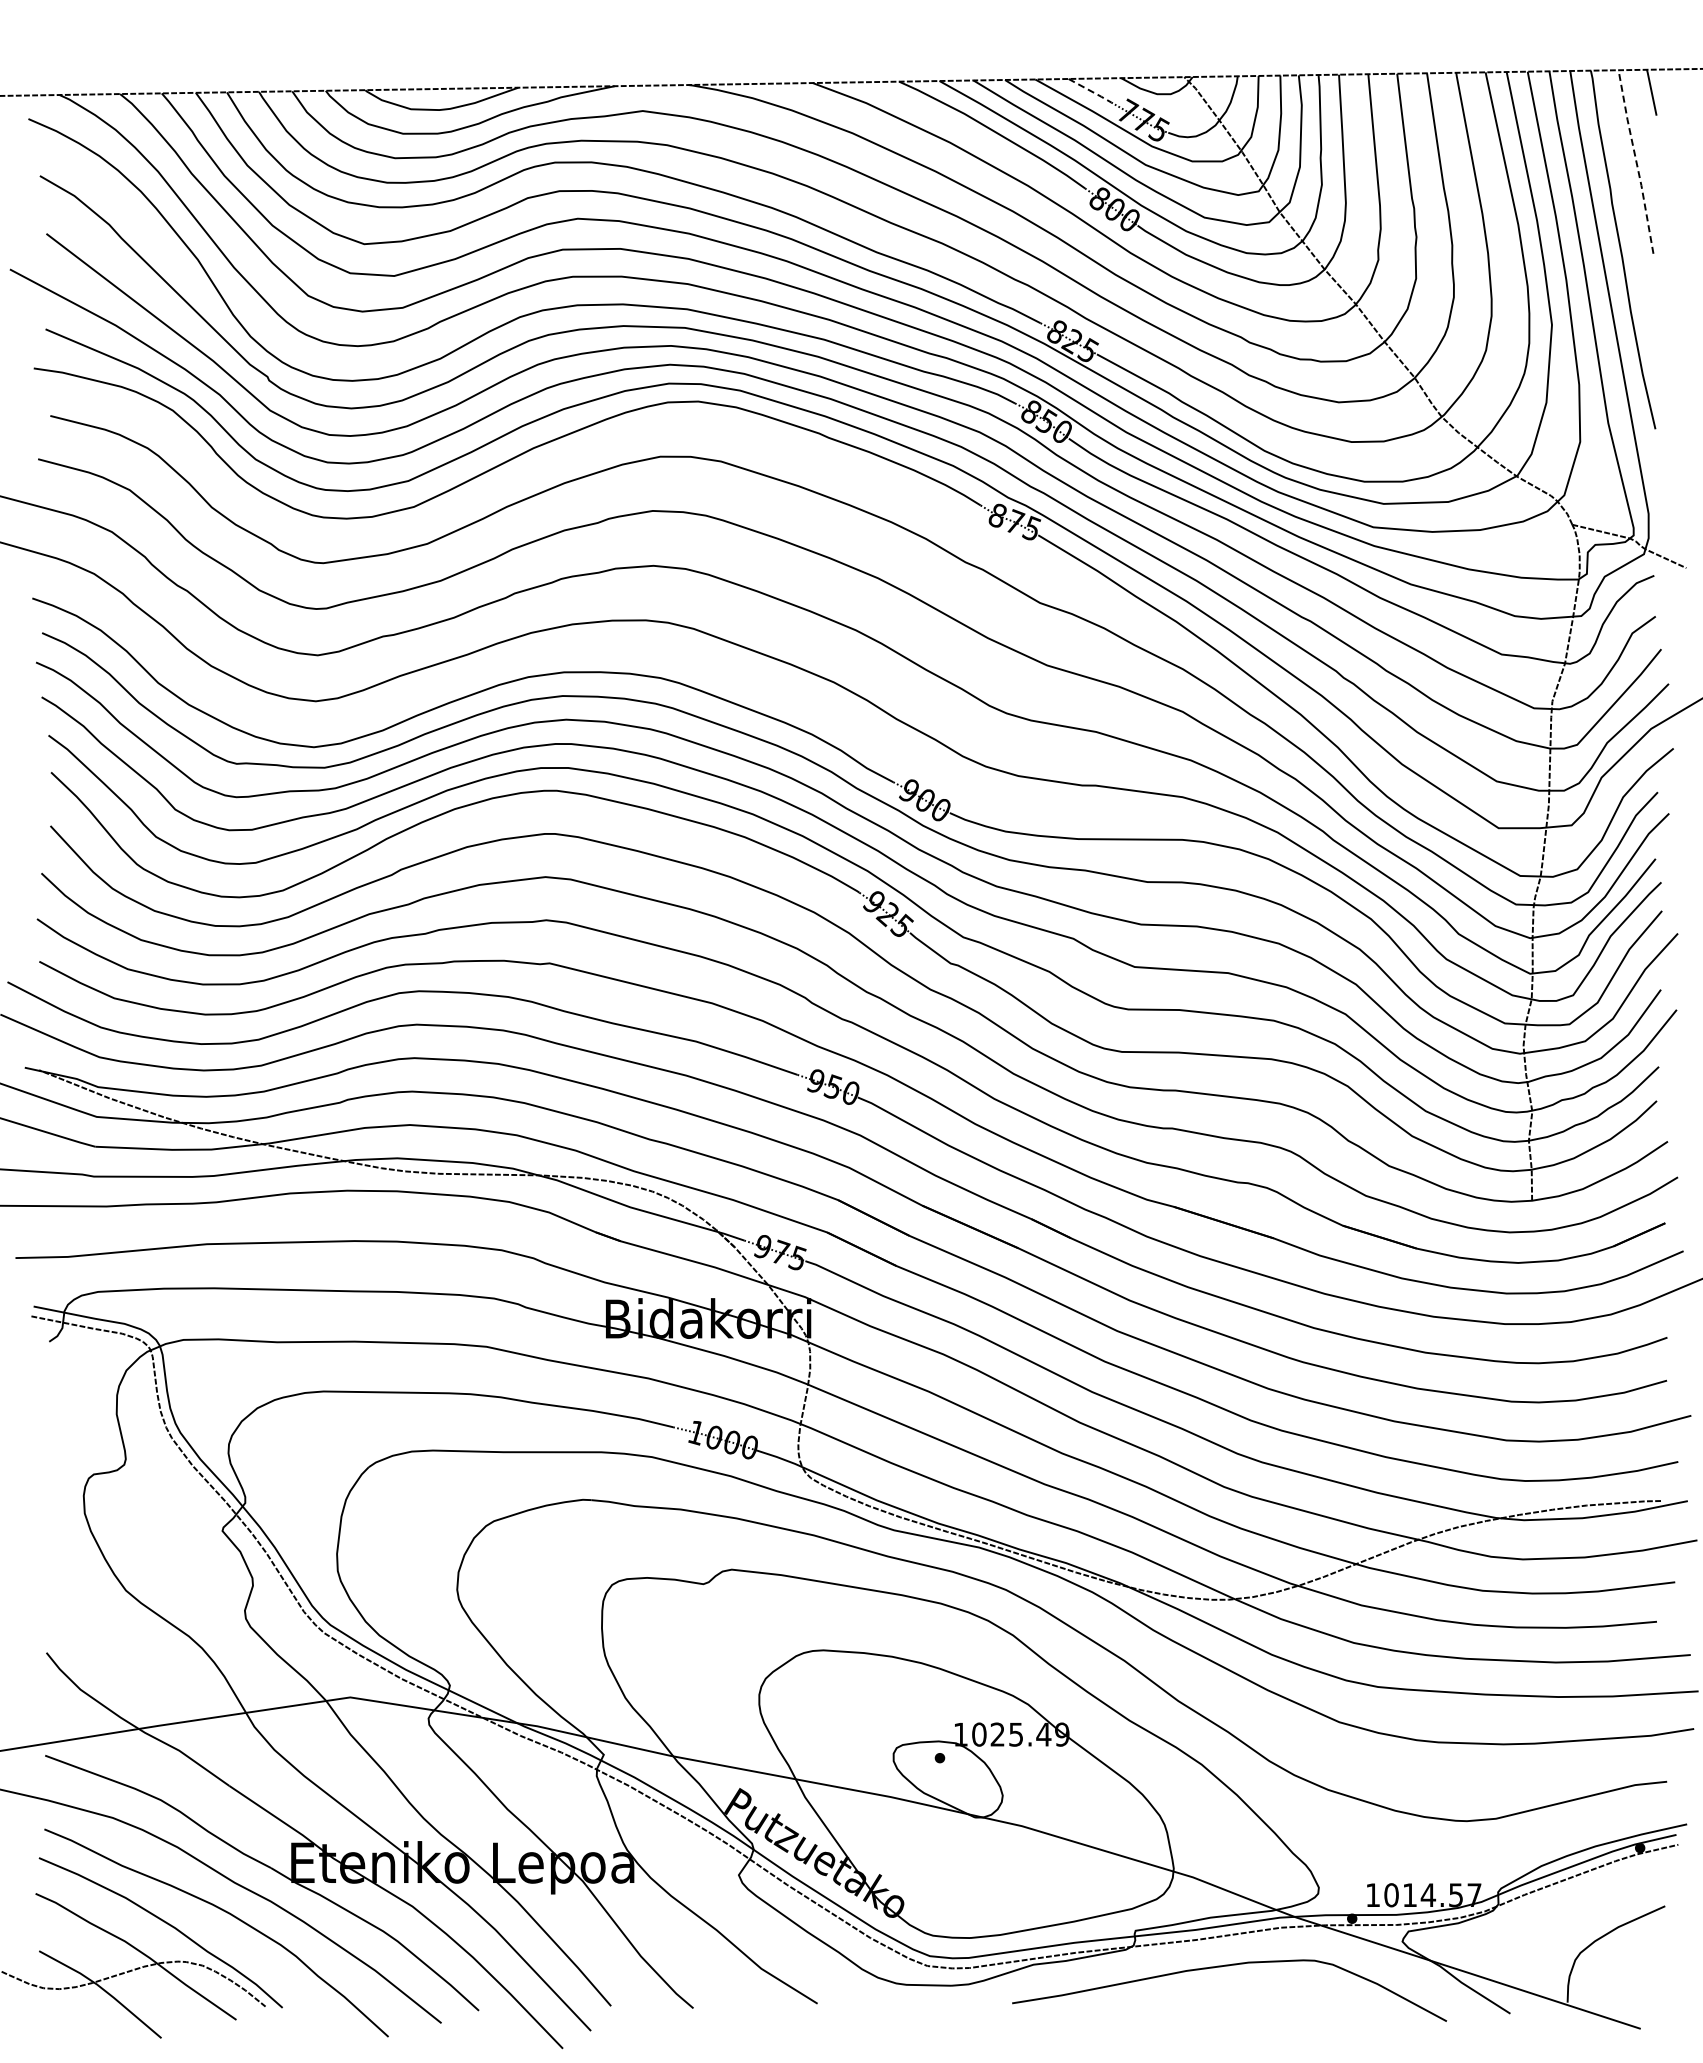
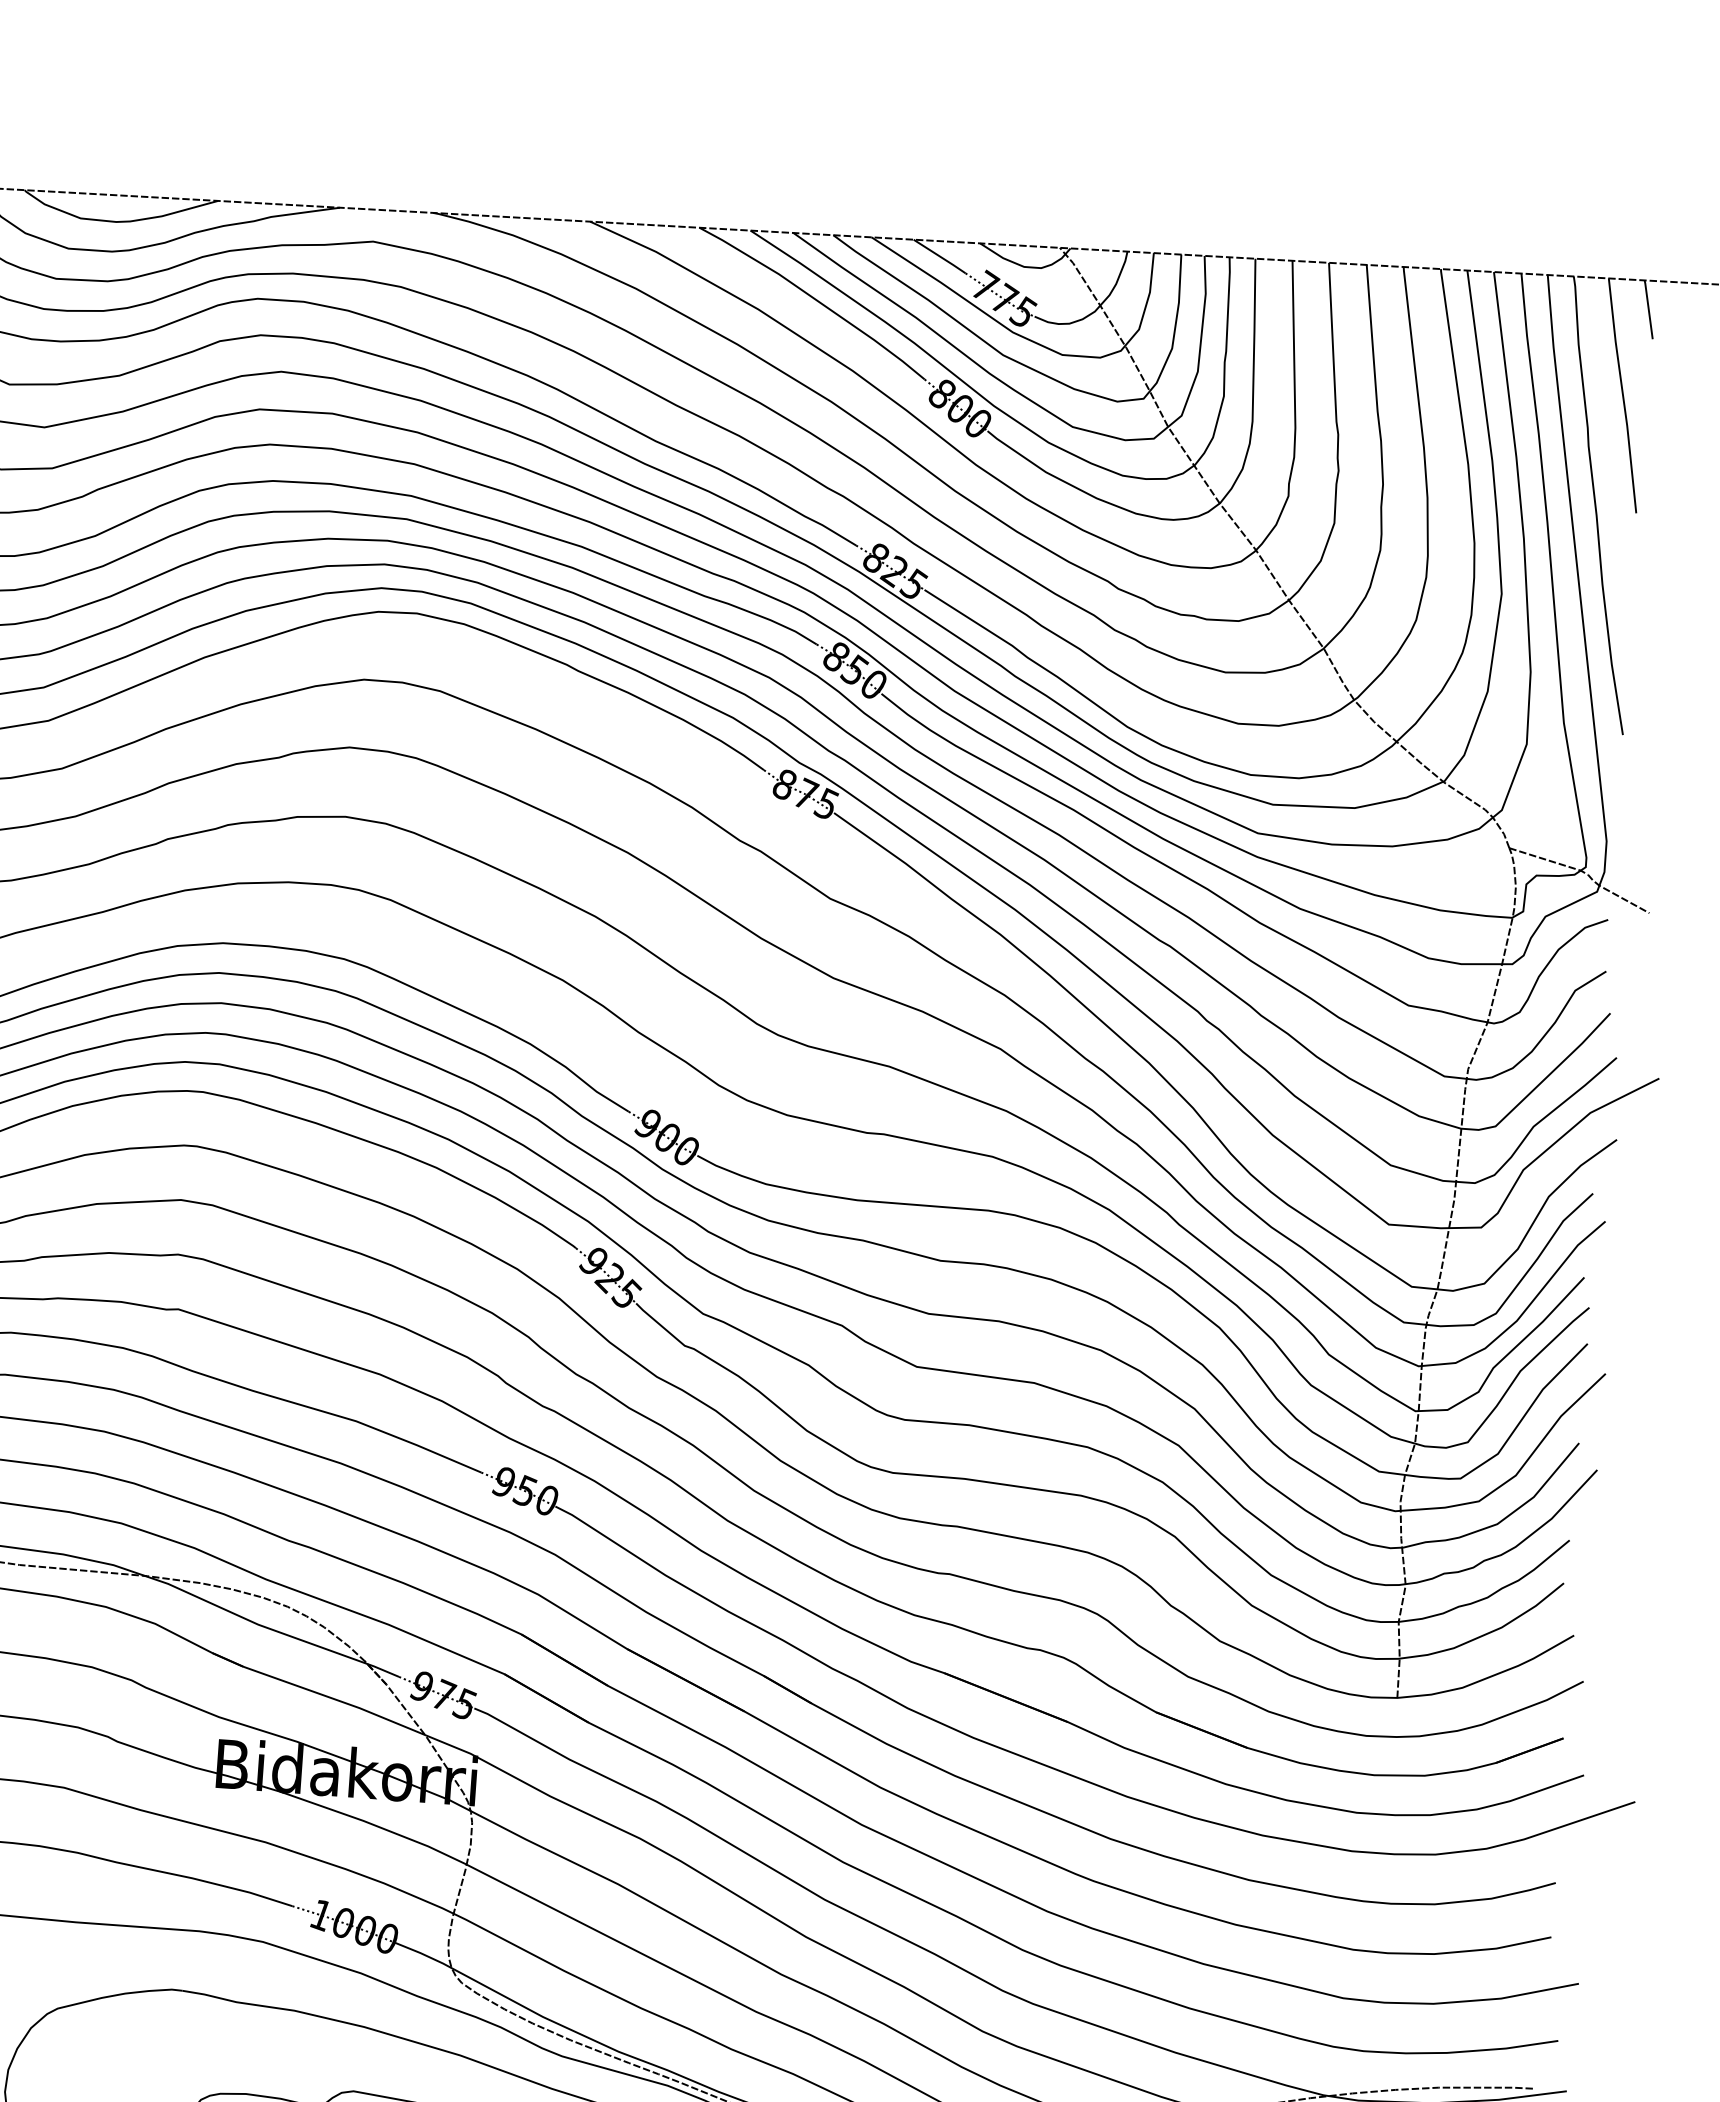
line: (1091, 91) -> (941, 257), dashed -> solid
line: (1636, 161) -> (1623, 395), dashed -> solid

